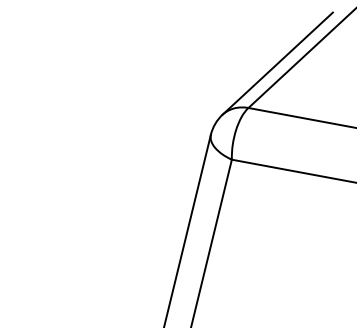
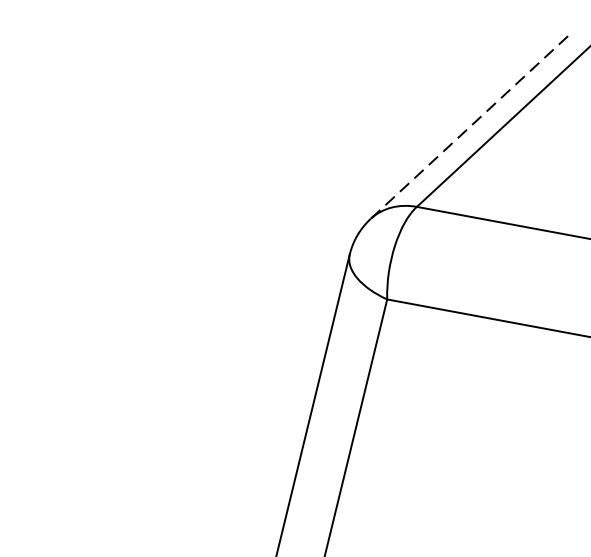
line: (277, 63) -> (468, 127), solid -> dashed

